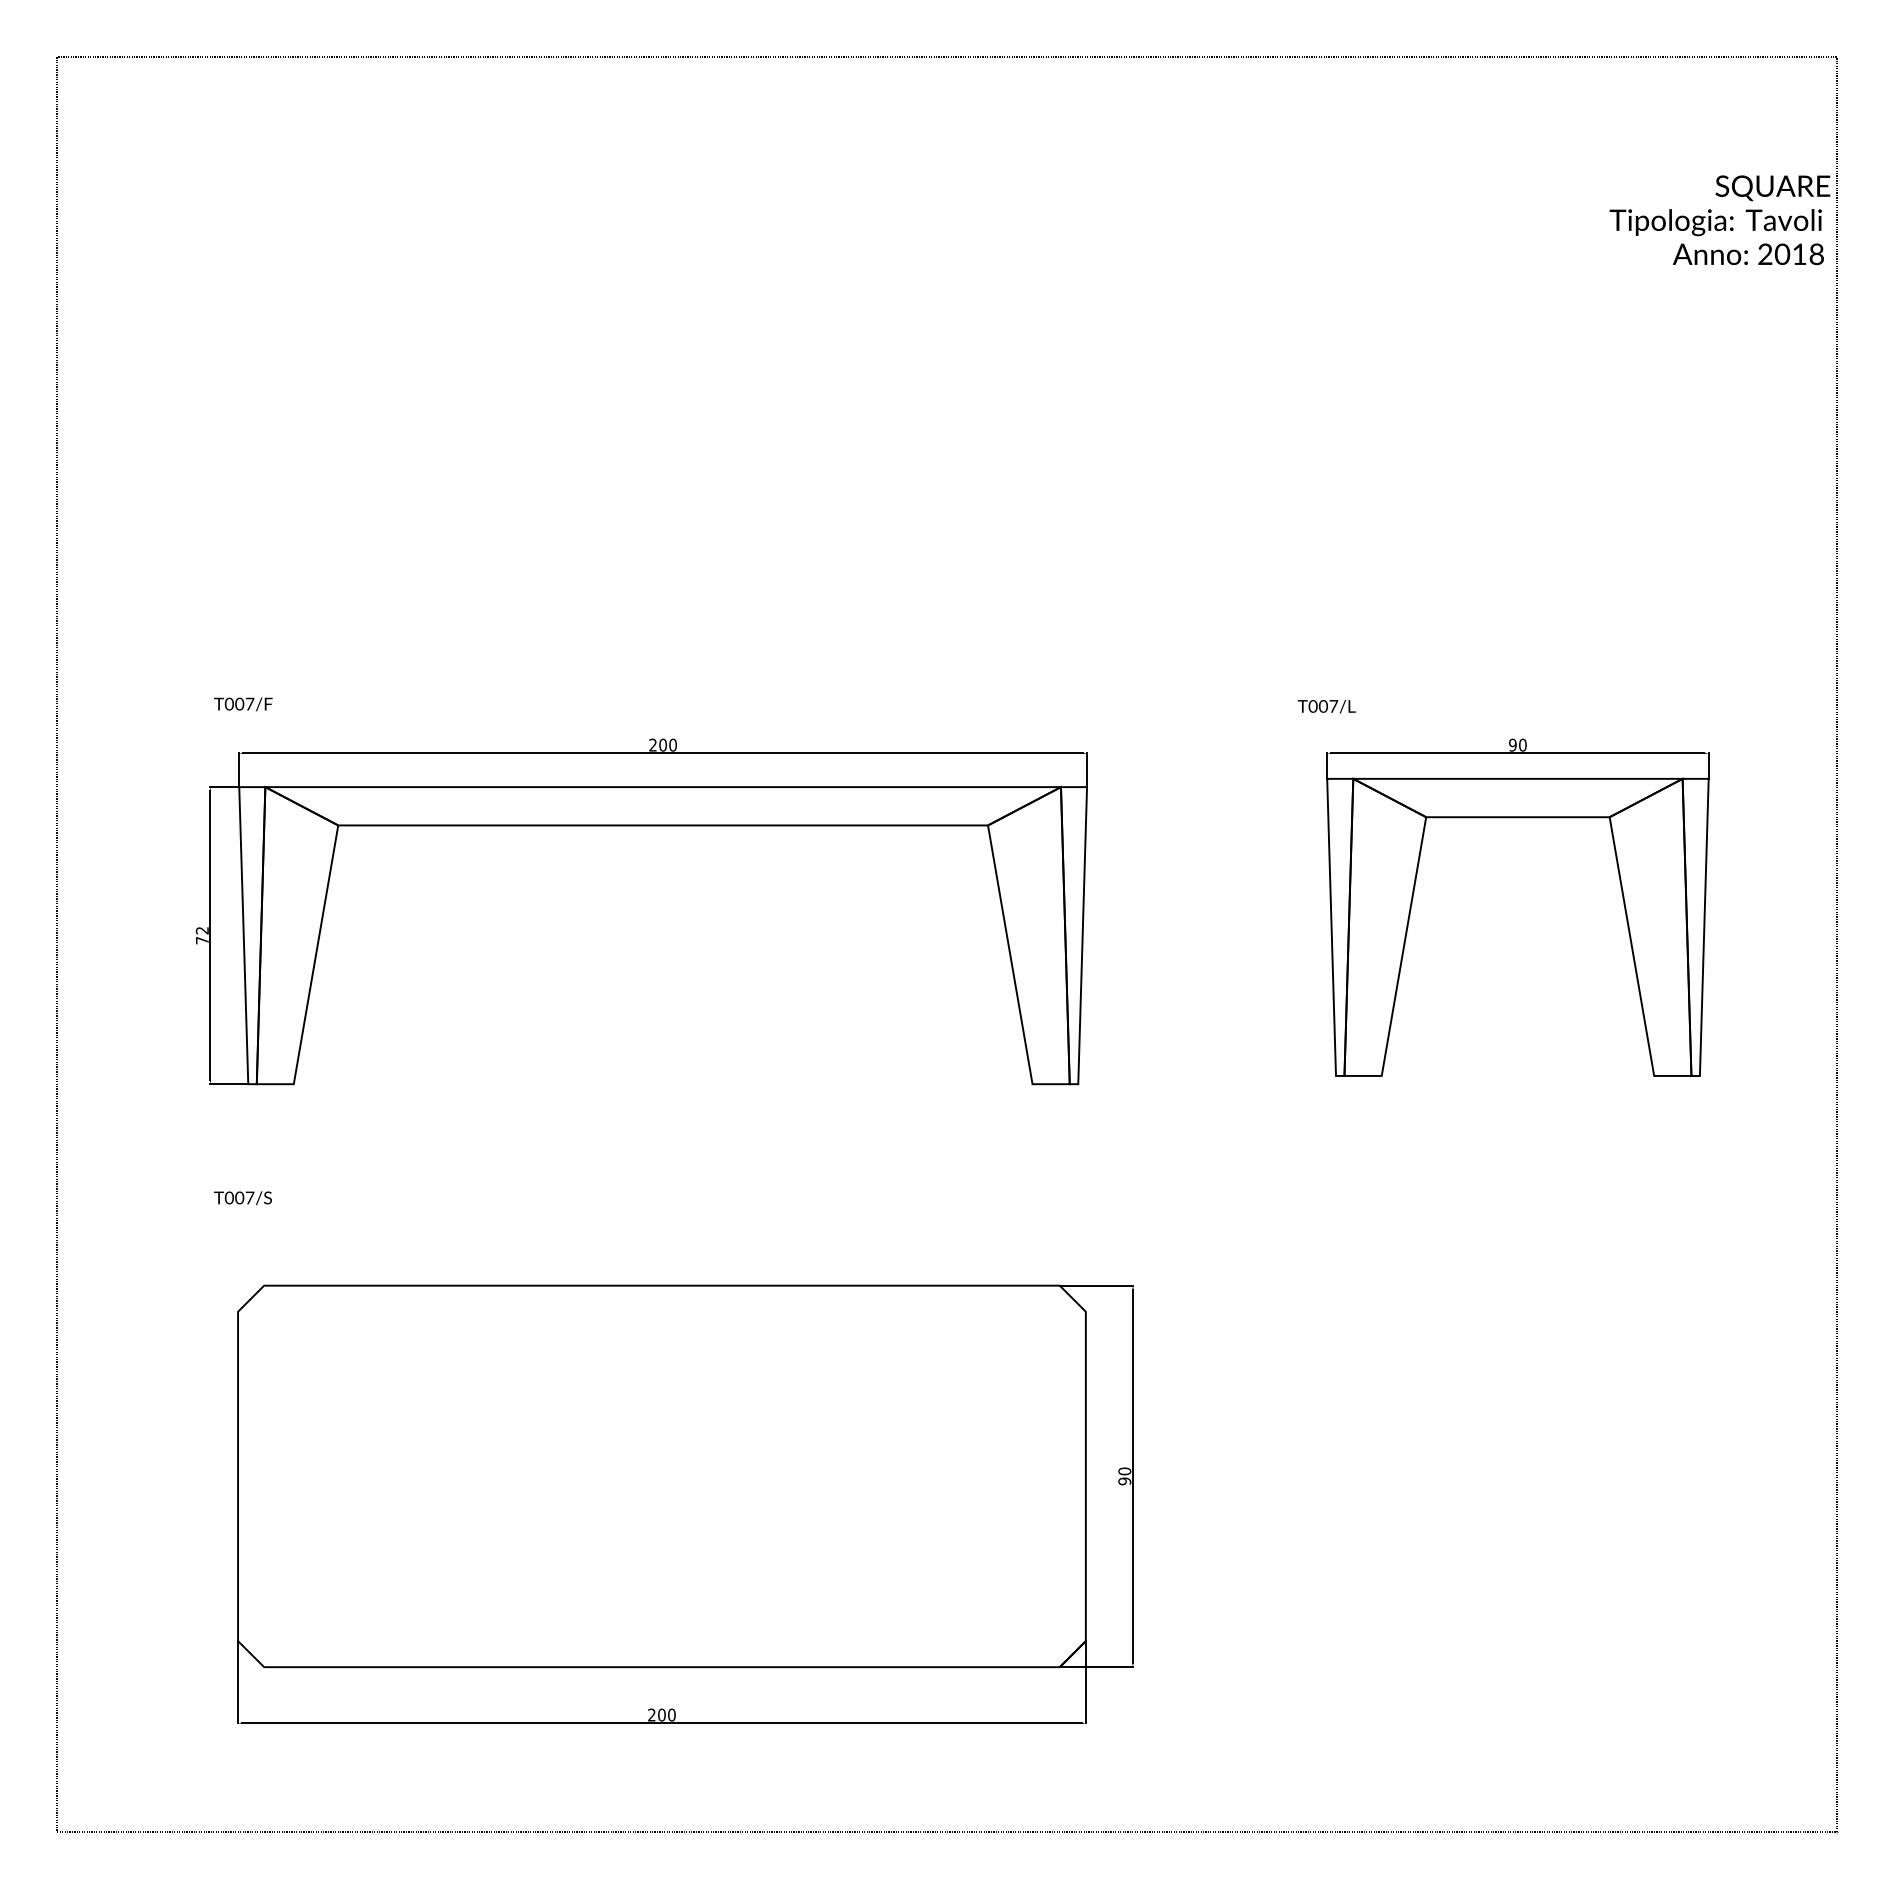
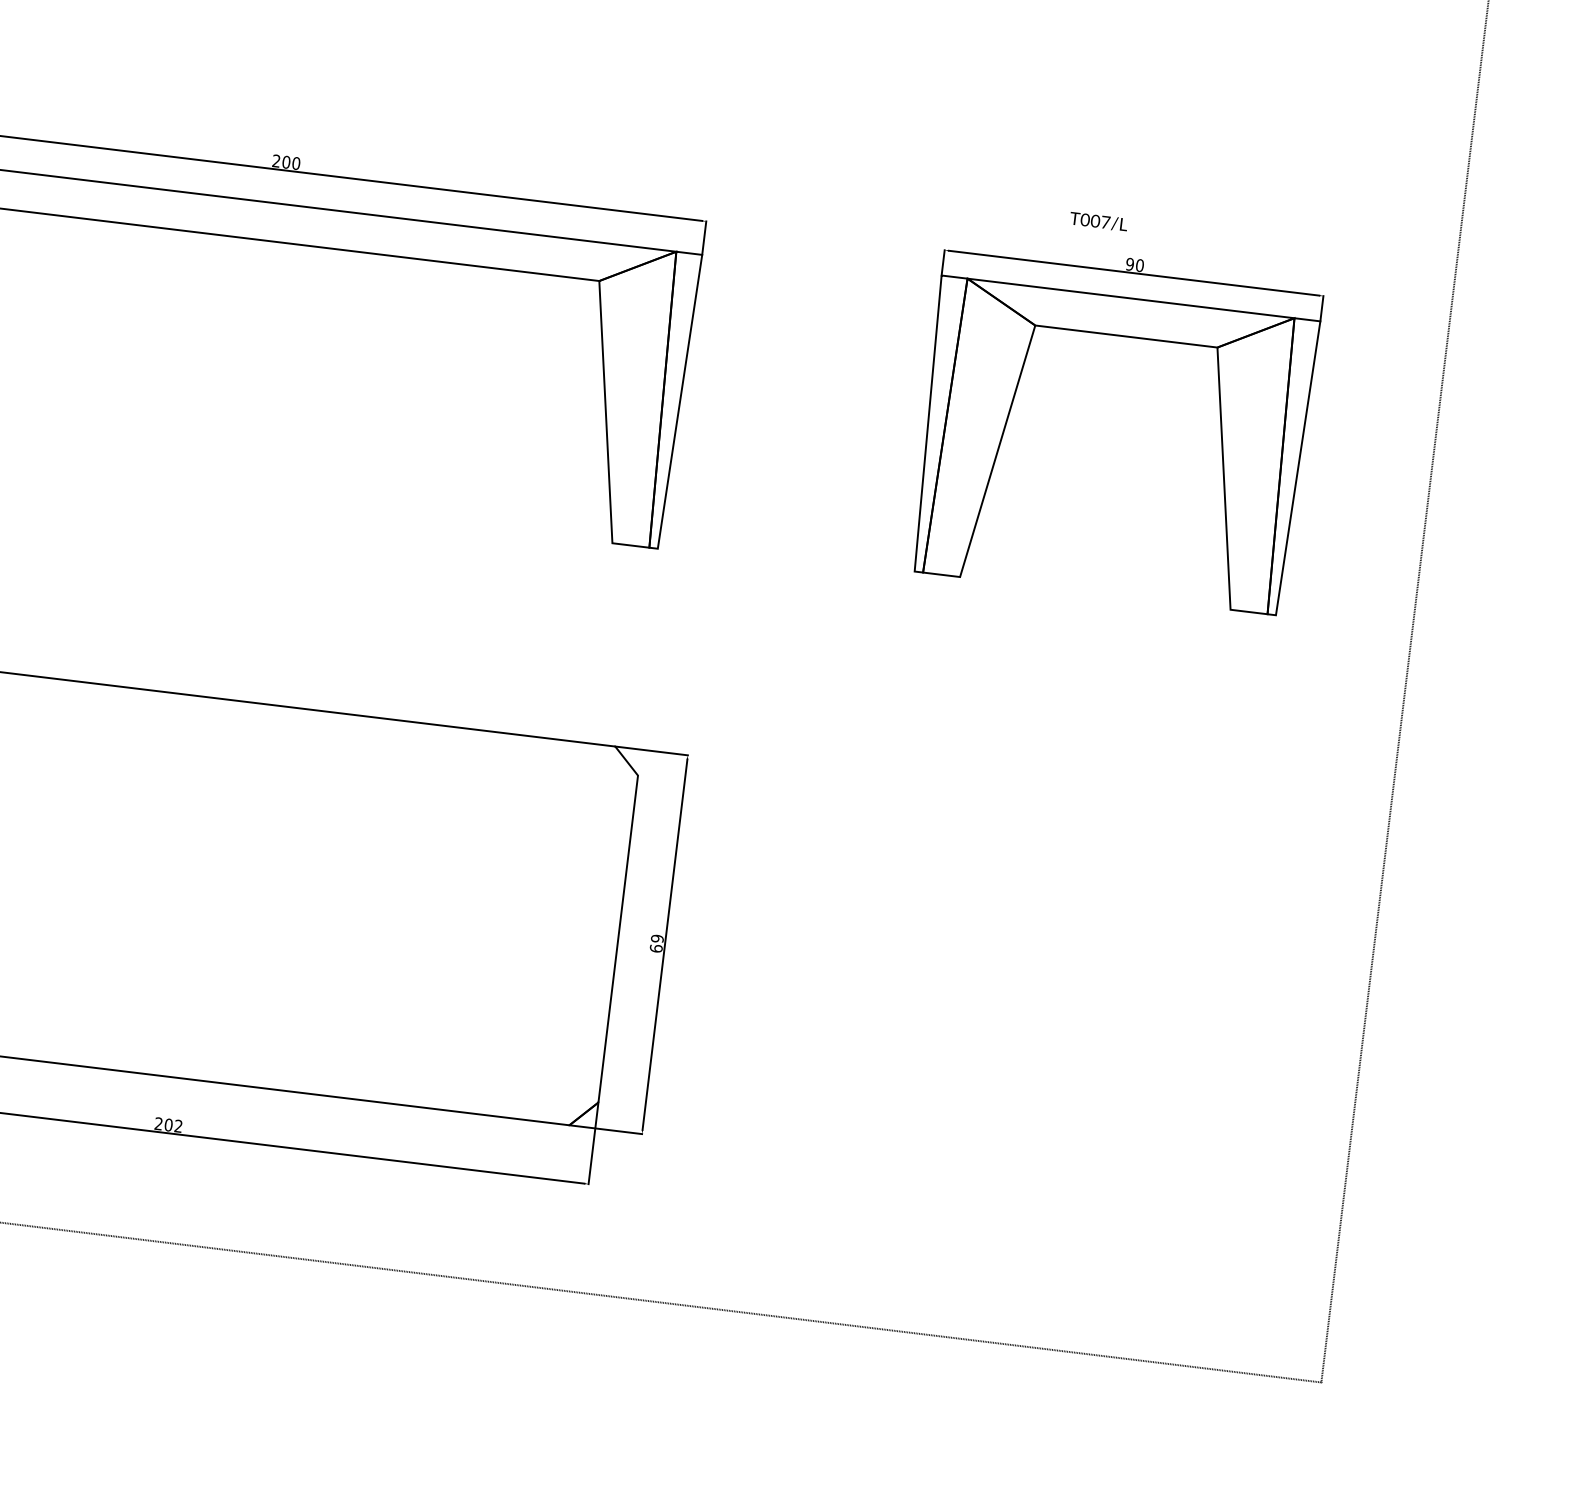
text: (1326, 706) -> (1098, 221), moved
text: (1124, 1476) -> (656, 943), 90 -> 69
text: (671, 1714) -> (178, 1125), 200 -> 202

